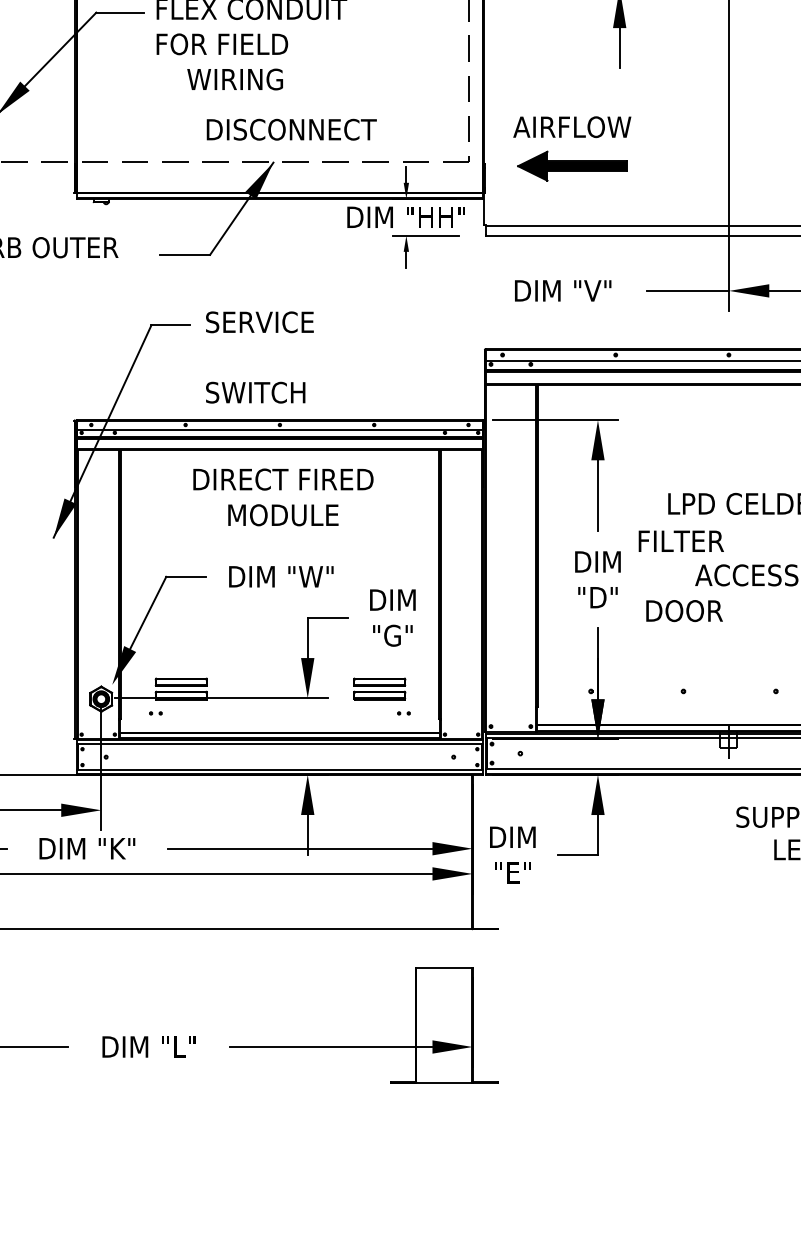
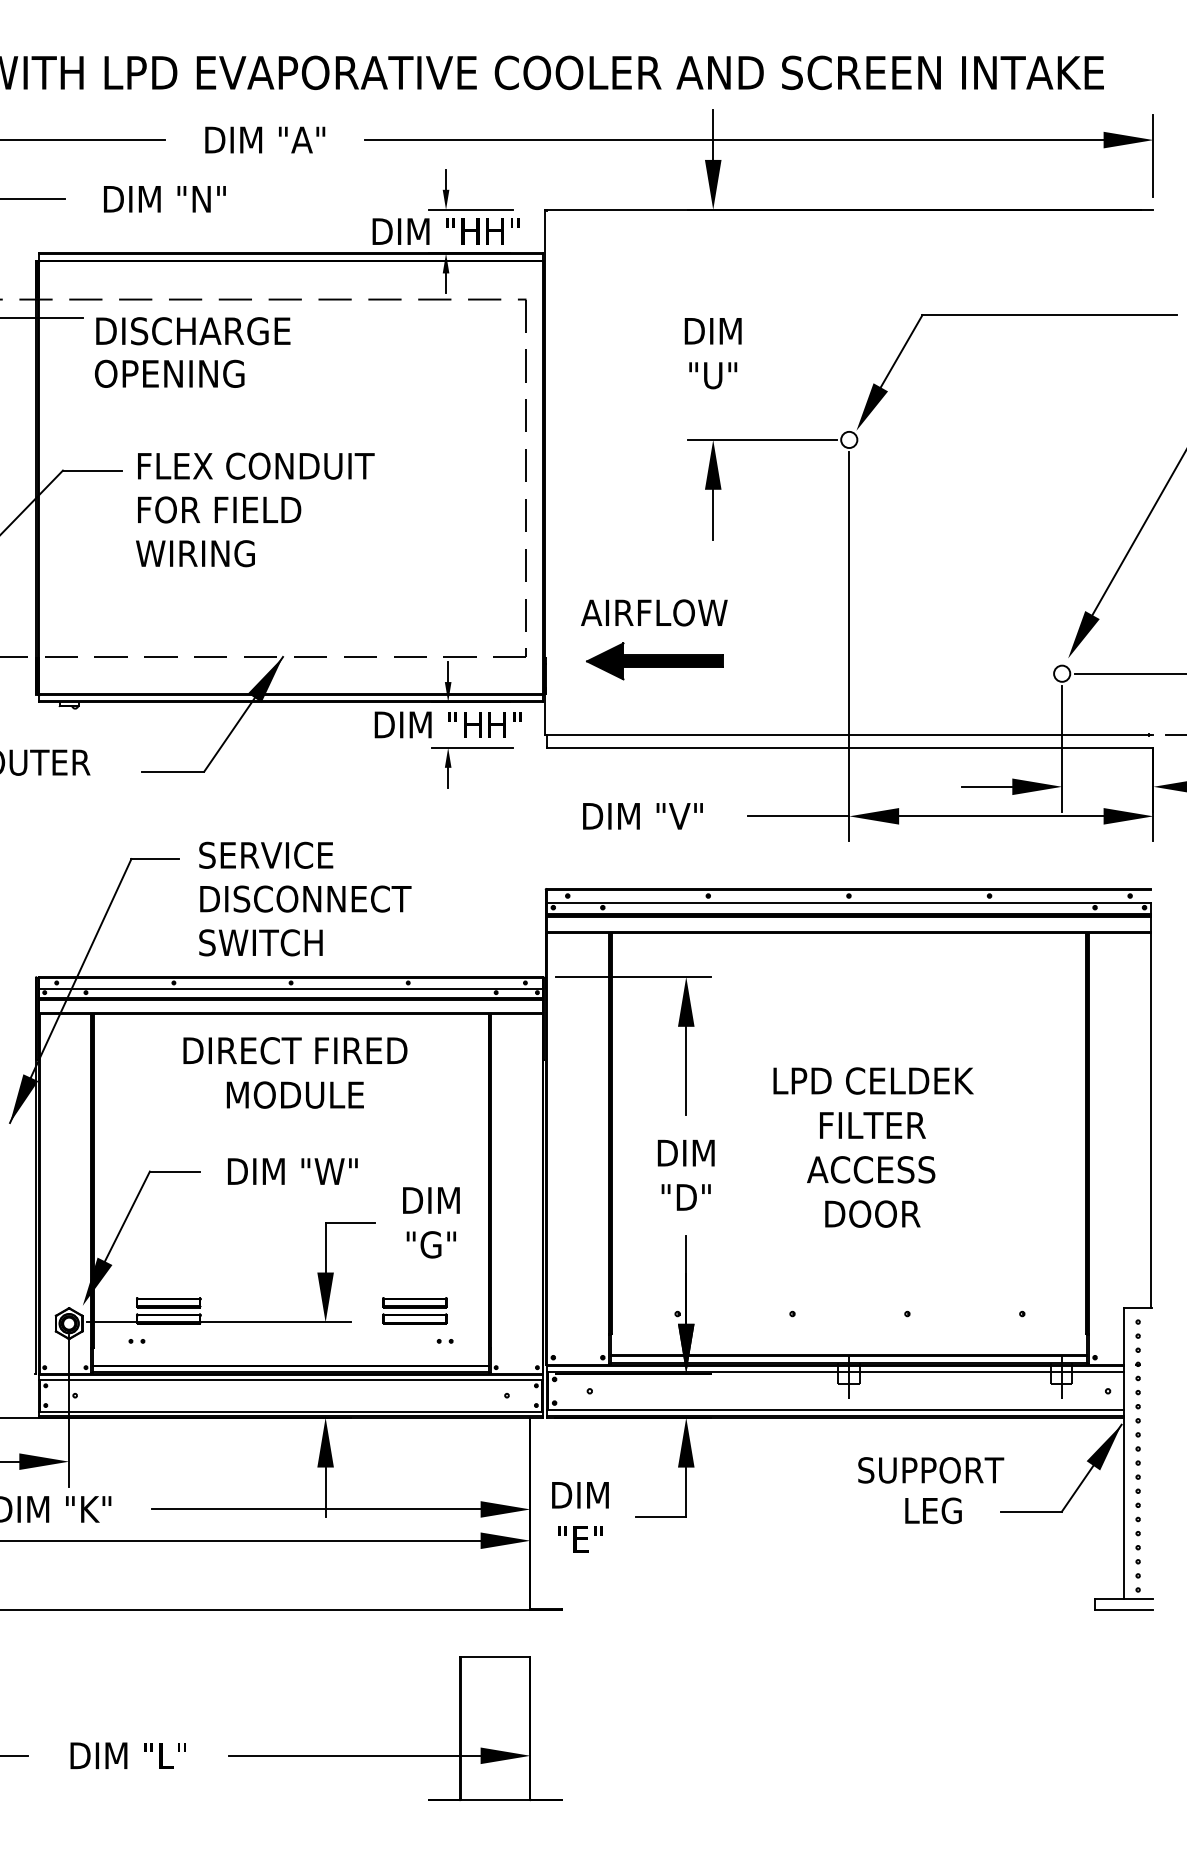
text: (235, 79) -> (195, 553), moved
text: (291, 129) -> (305, 898), moved
text: (681, 541) -> (872, 1125), moved
text: (684, 610) -> (872, 1213), moved

